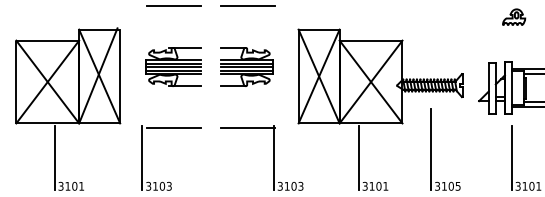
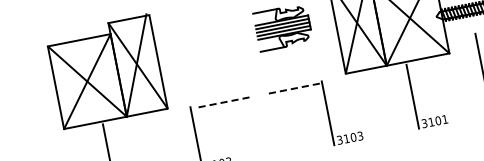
part: (173, 66) -> (209, 41), removed
line: (173, 127) -> (221, 102), solid -> dashed
line: (248, 127) -> (296, 87), solid -> dashed

